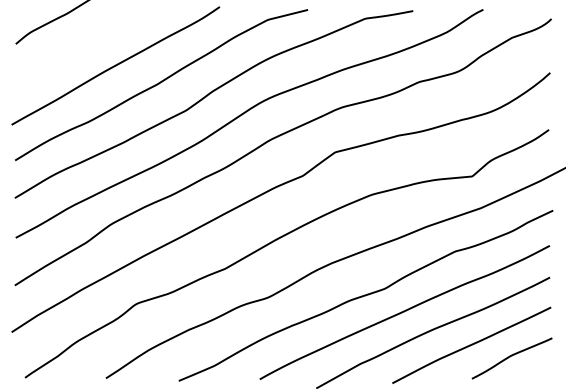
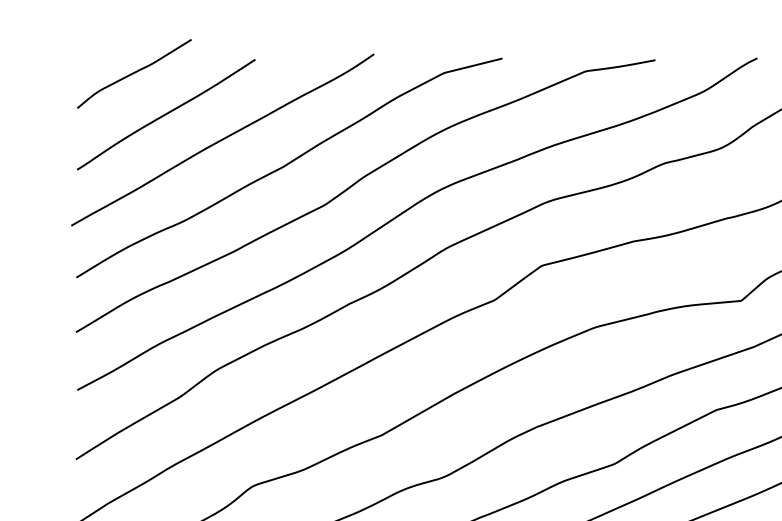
curve: (76, 48) -> (165, 114), added

